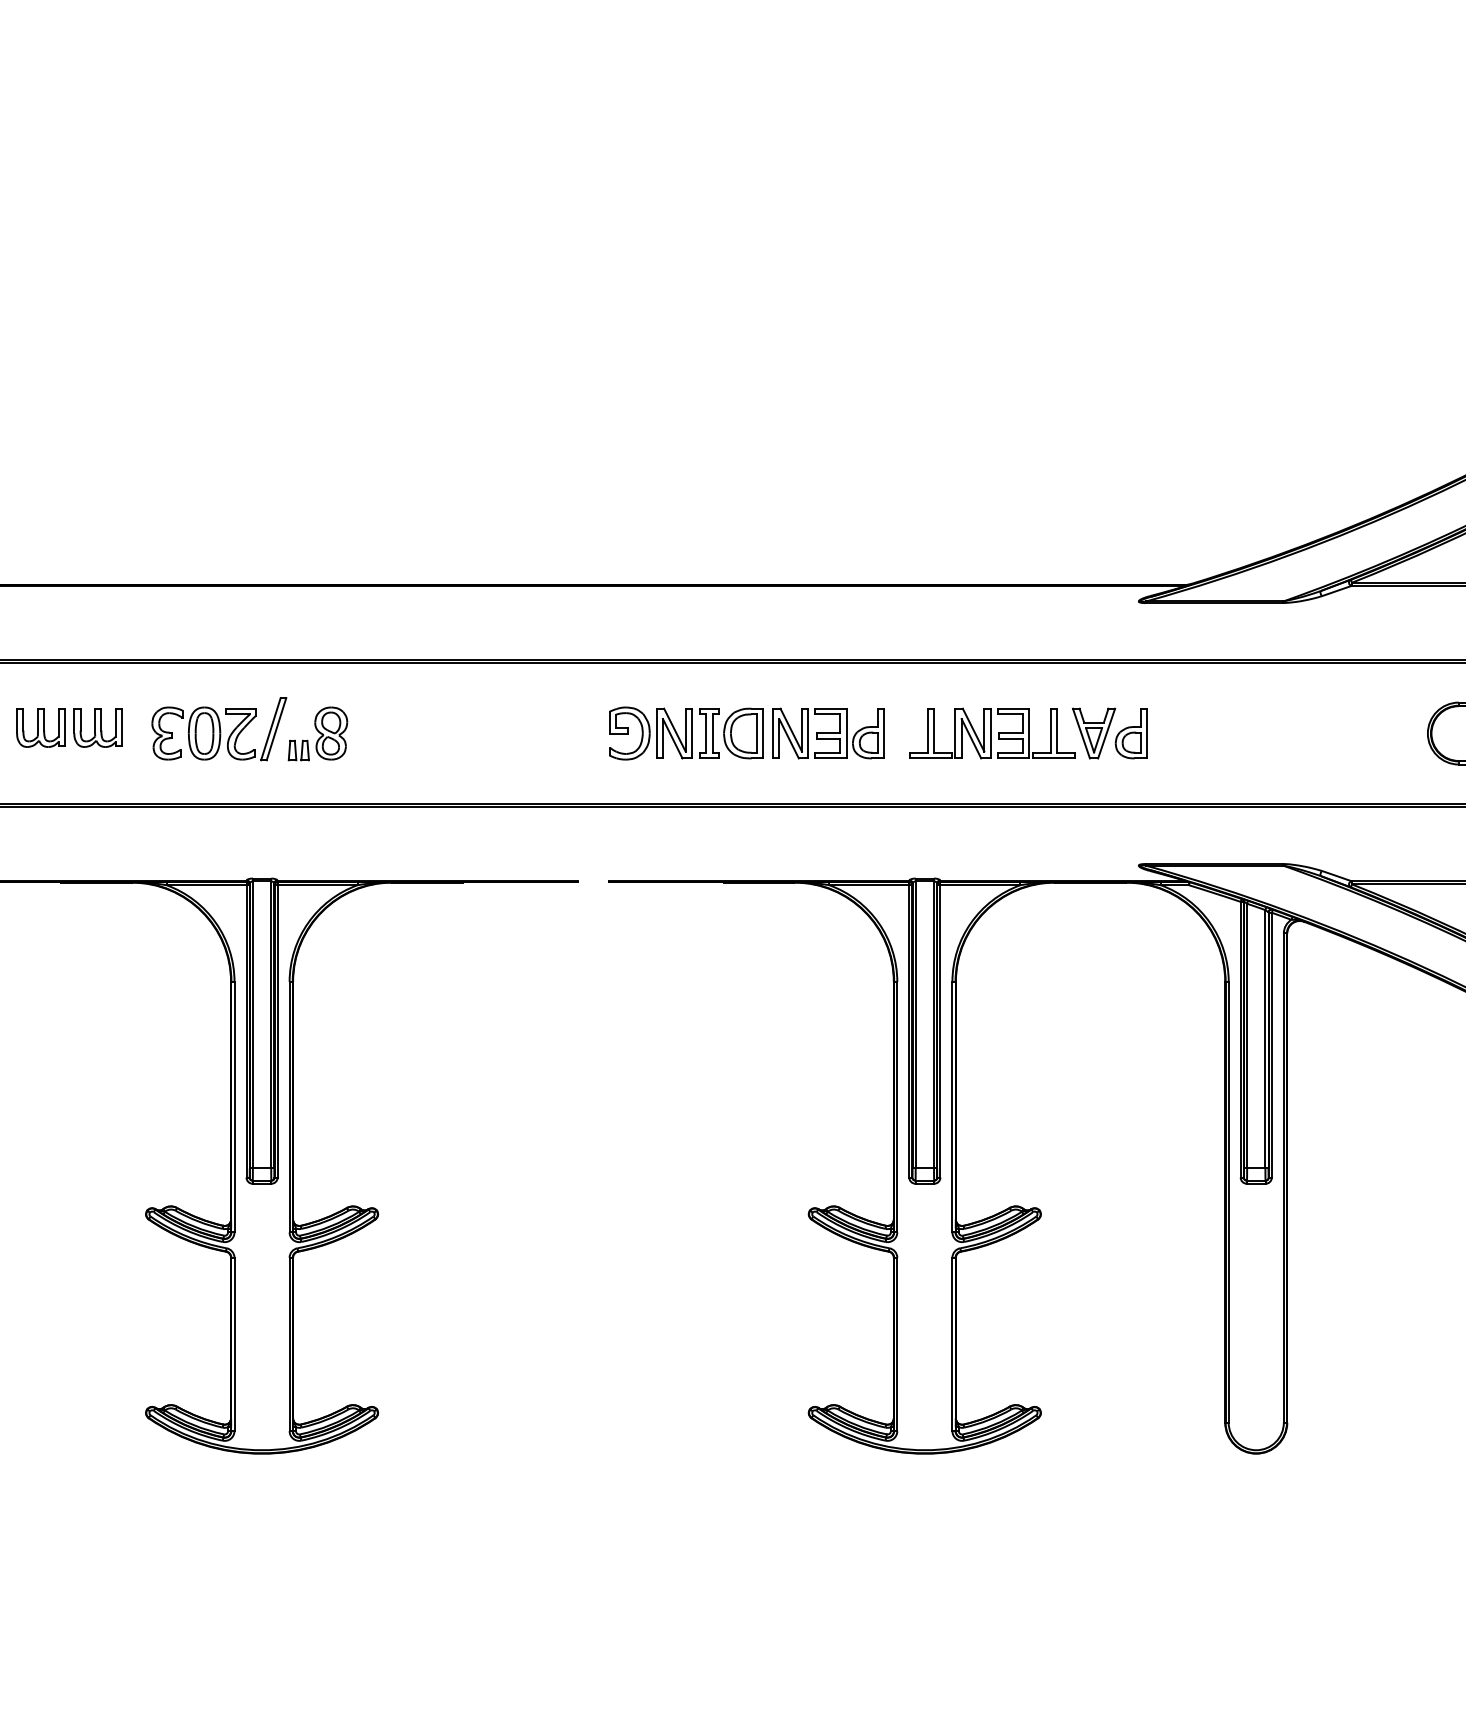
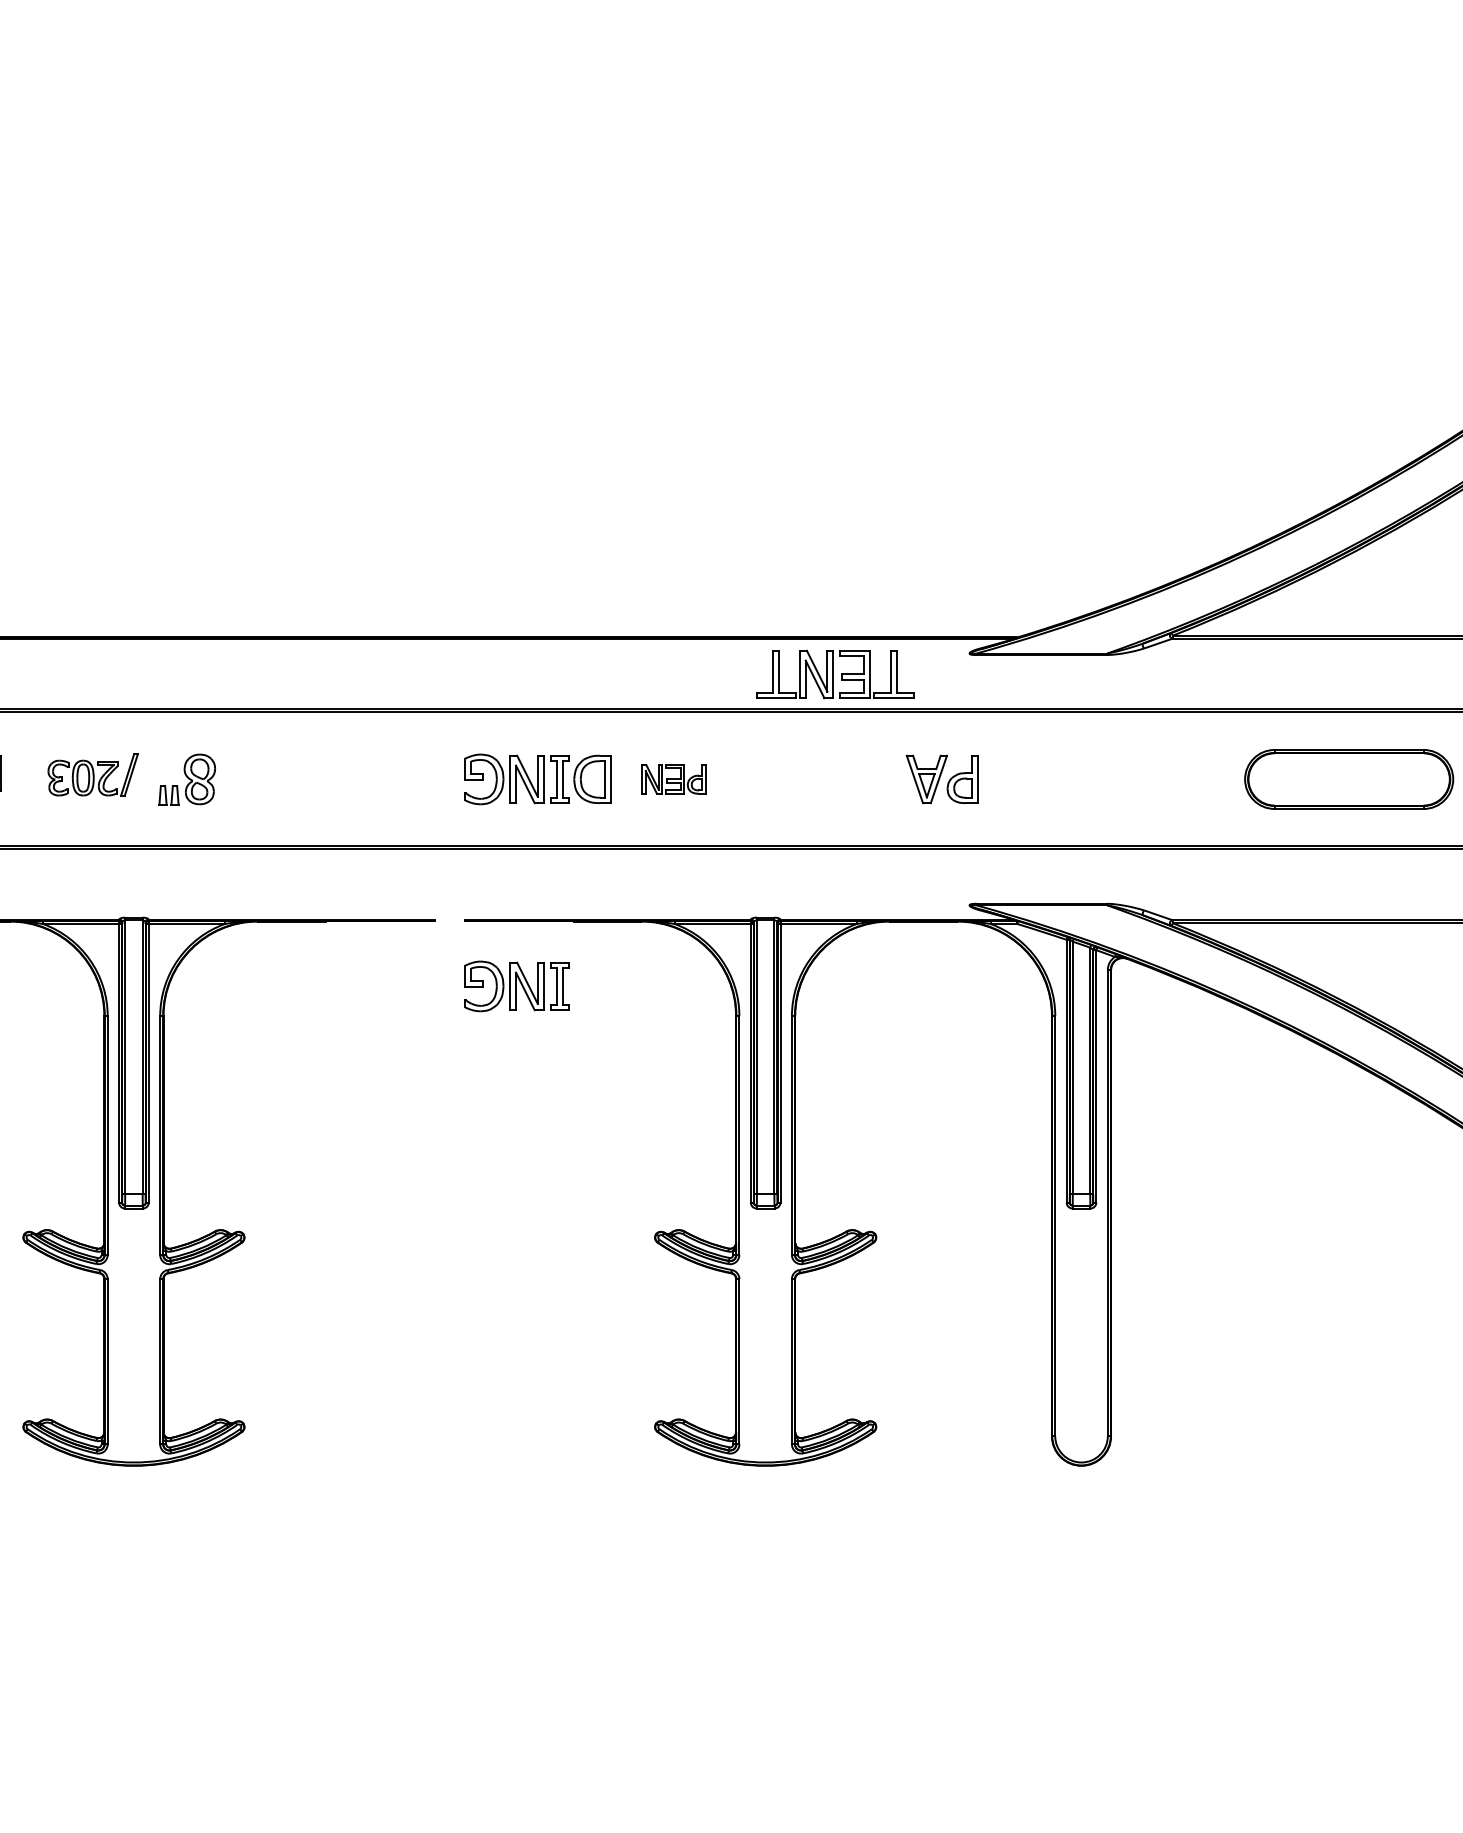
part: (218, 728) -> (92, 774), size x0.7
part: (828, 733) -> (673, 779), size x0.6
part: (992, 733) -> (835, 674), moved
part: (663, 950) -> (516, 986), added

